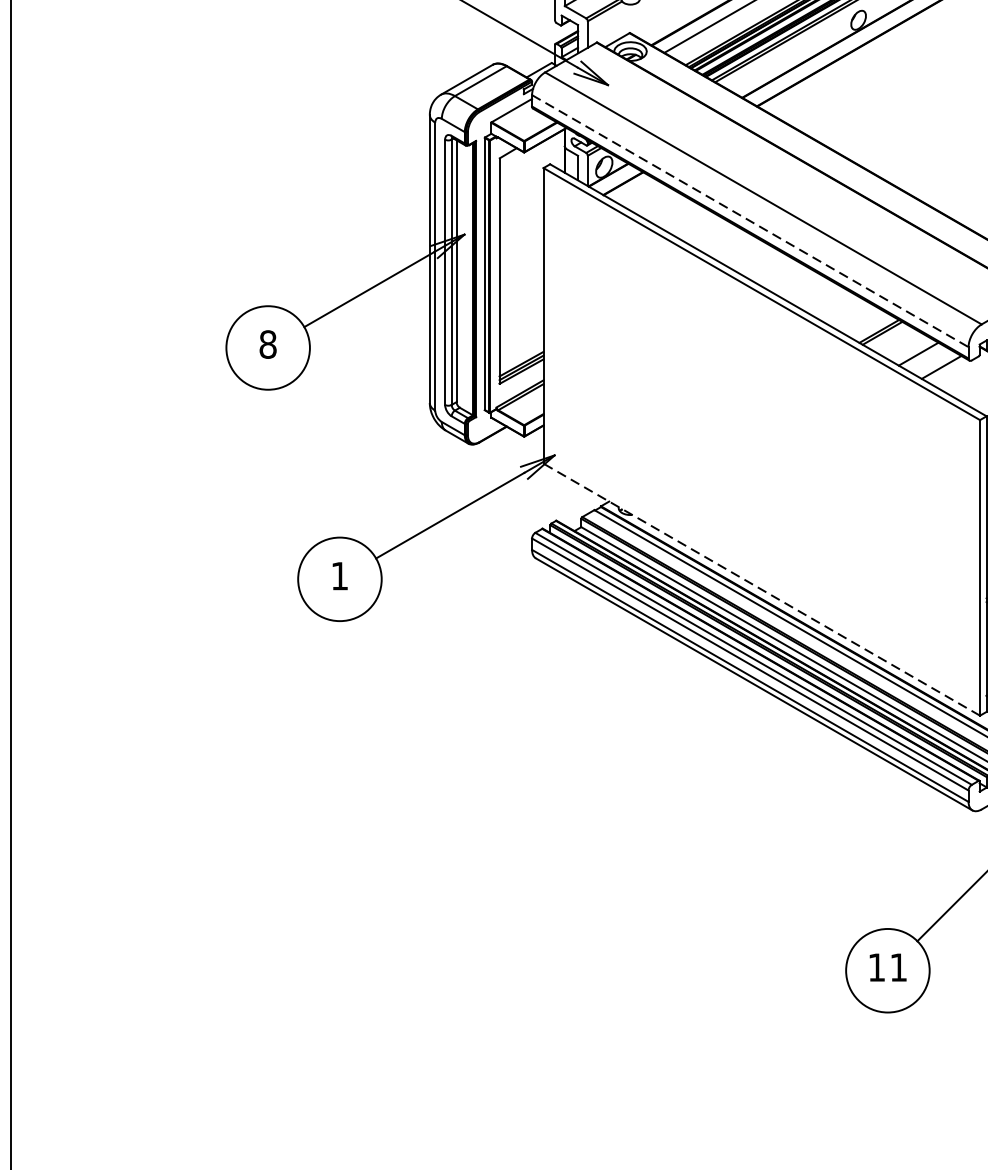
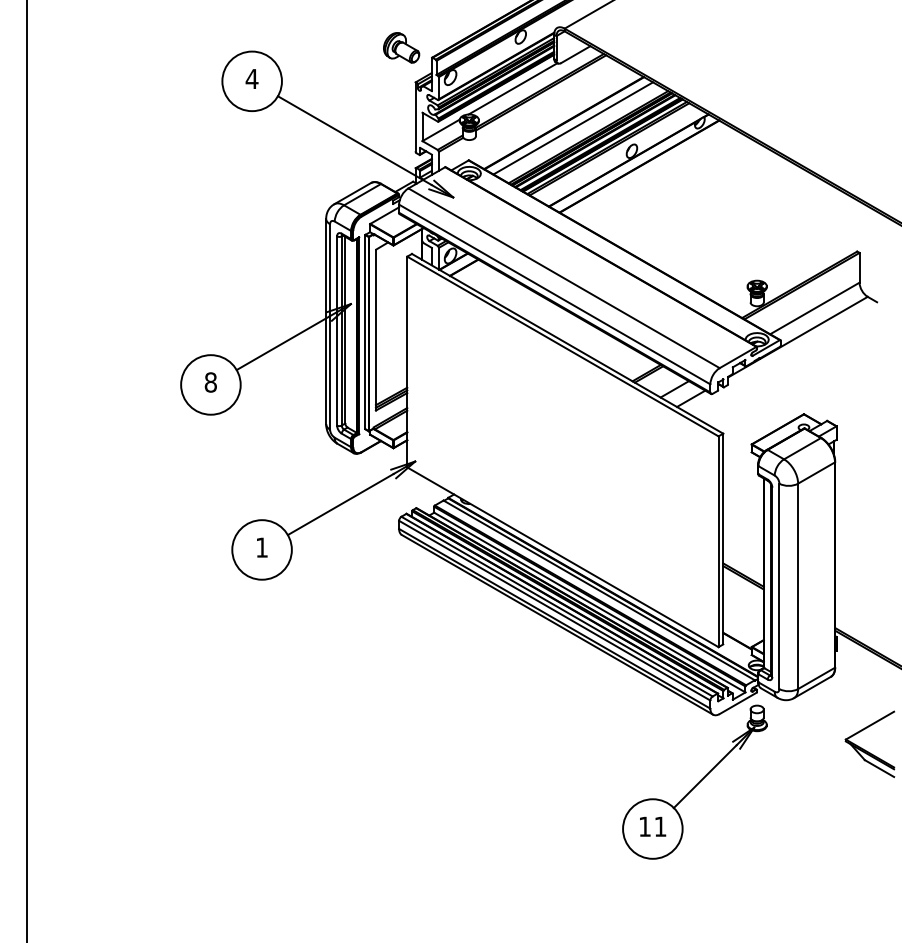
line: (749, 221) -> (554, 294), dashed -> solid
line: (761, 589) -> (562, 557), dashed -> solid

